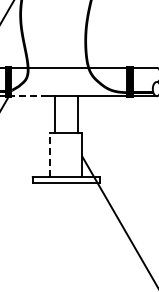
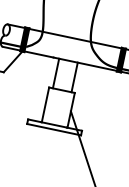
line: (28, 96) -> (38, 54), dashed -> solid
line: (49, 155) -> (45, 105), dashed -> solid

